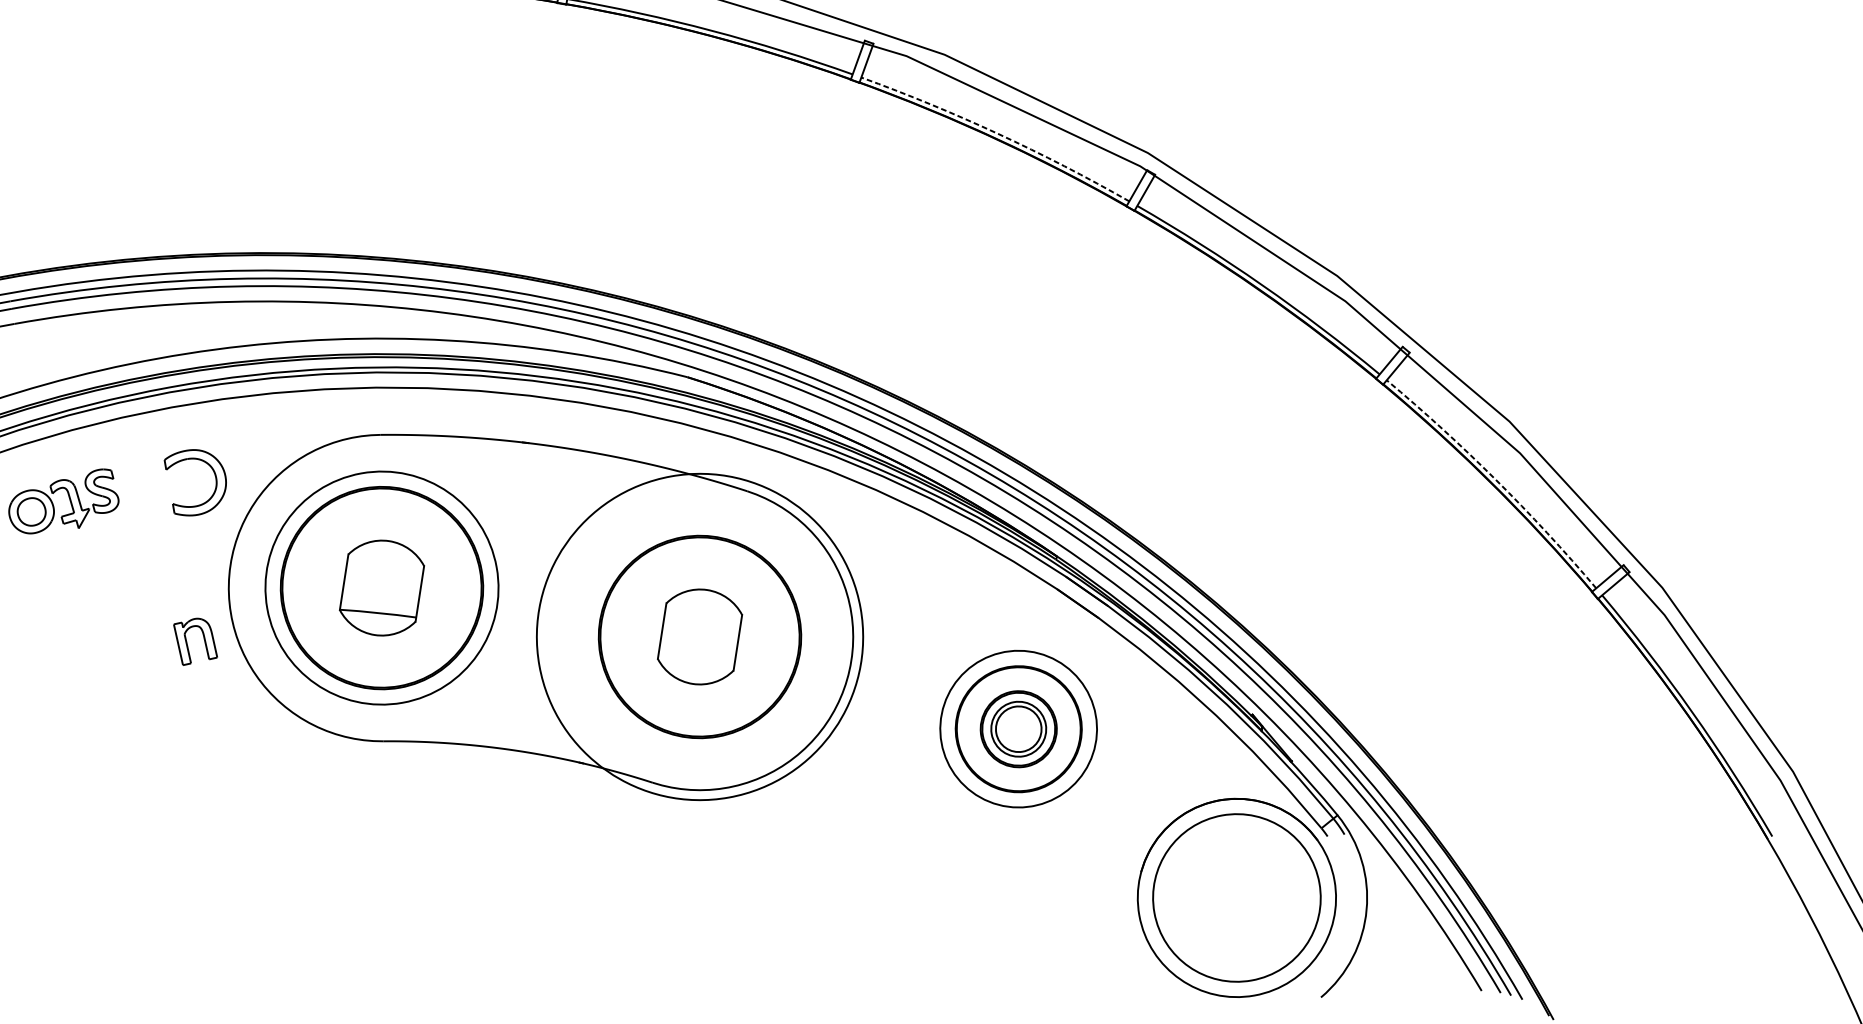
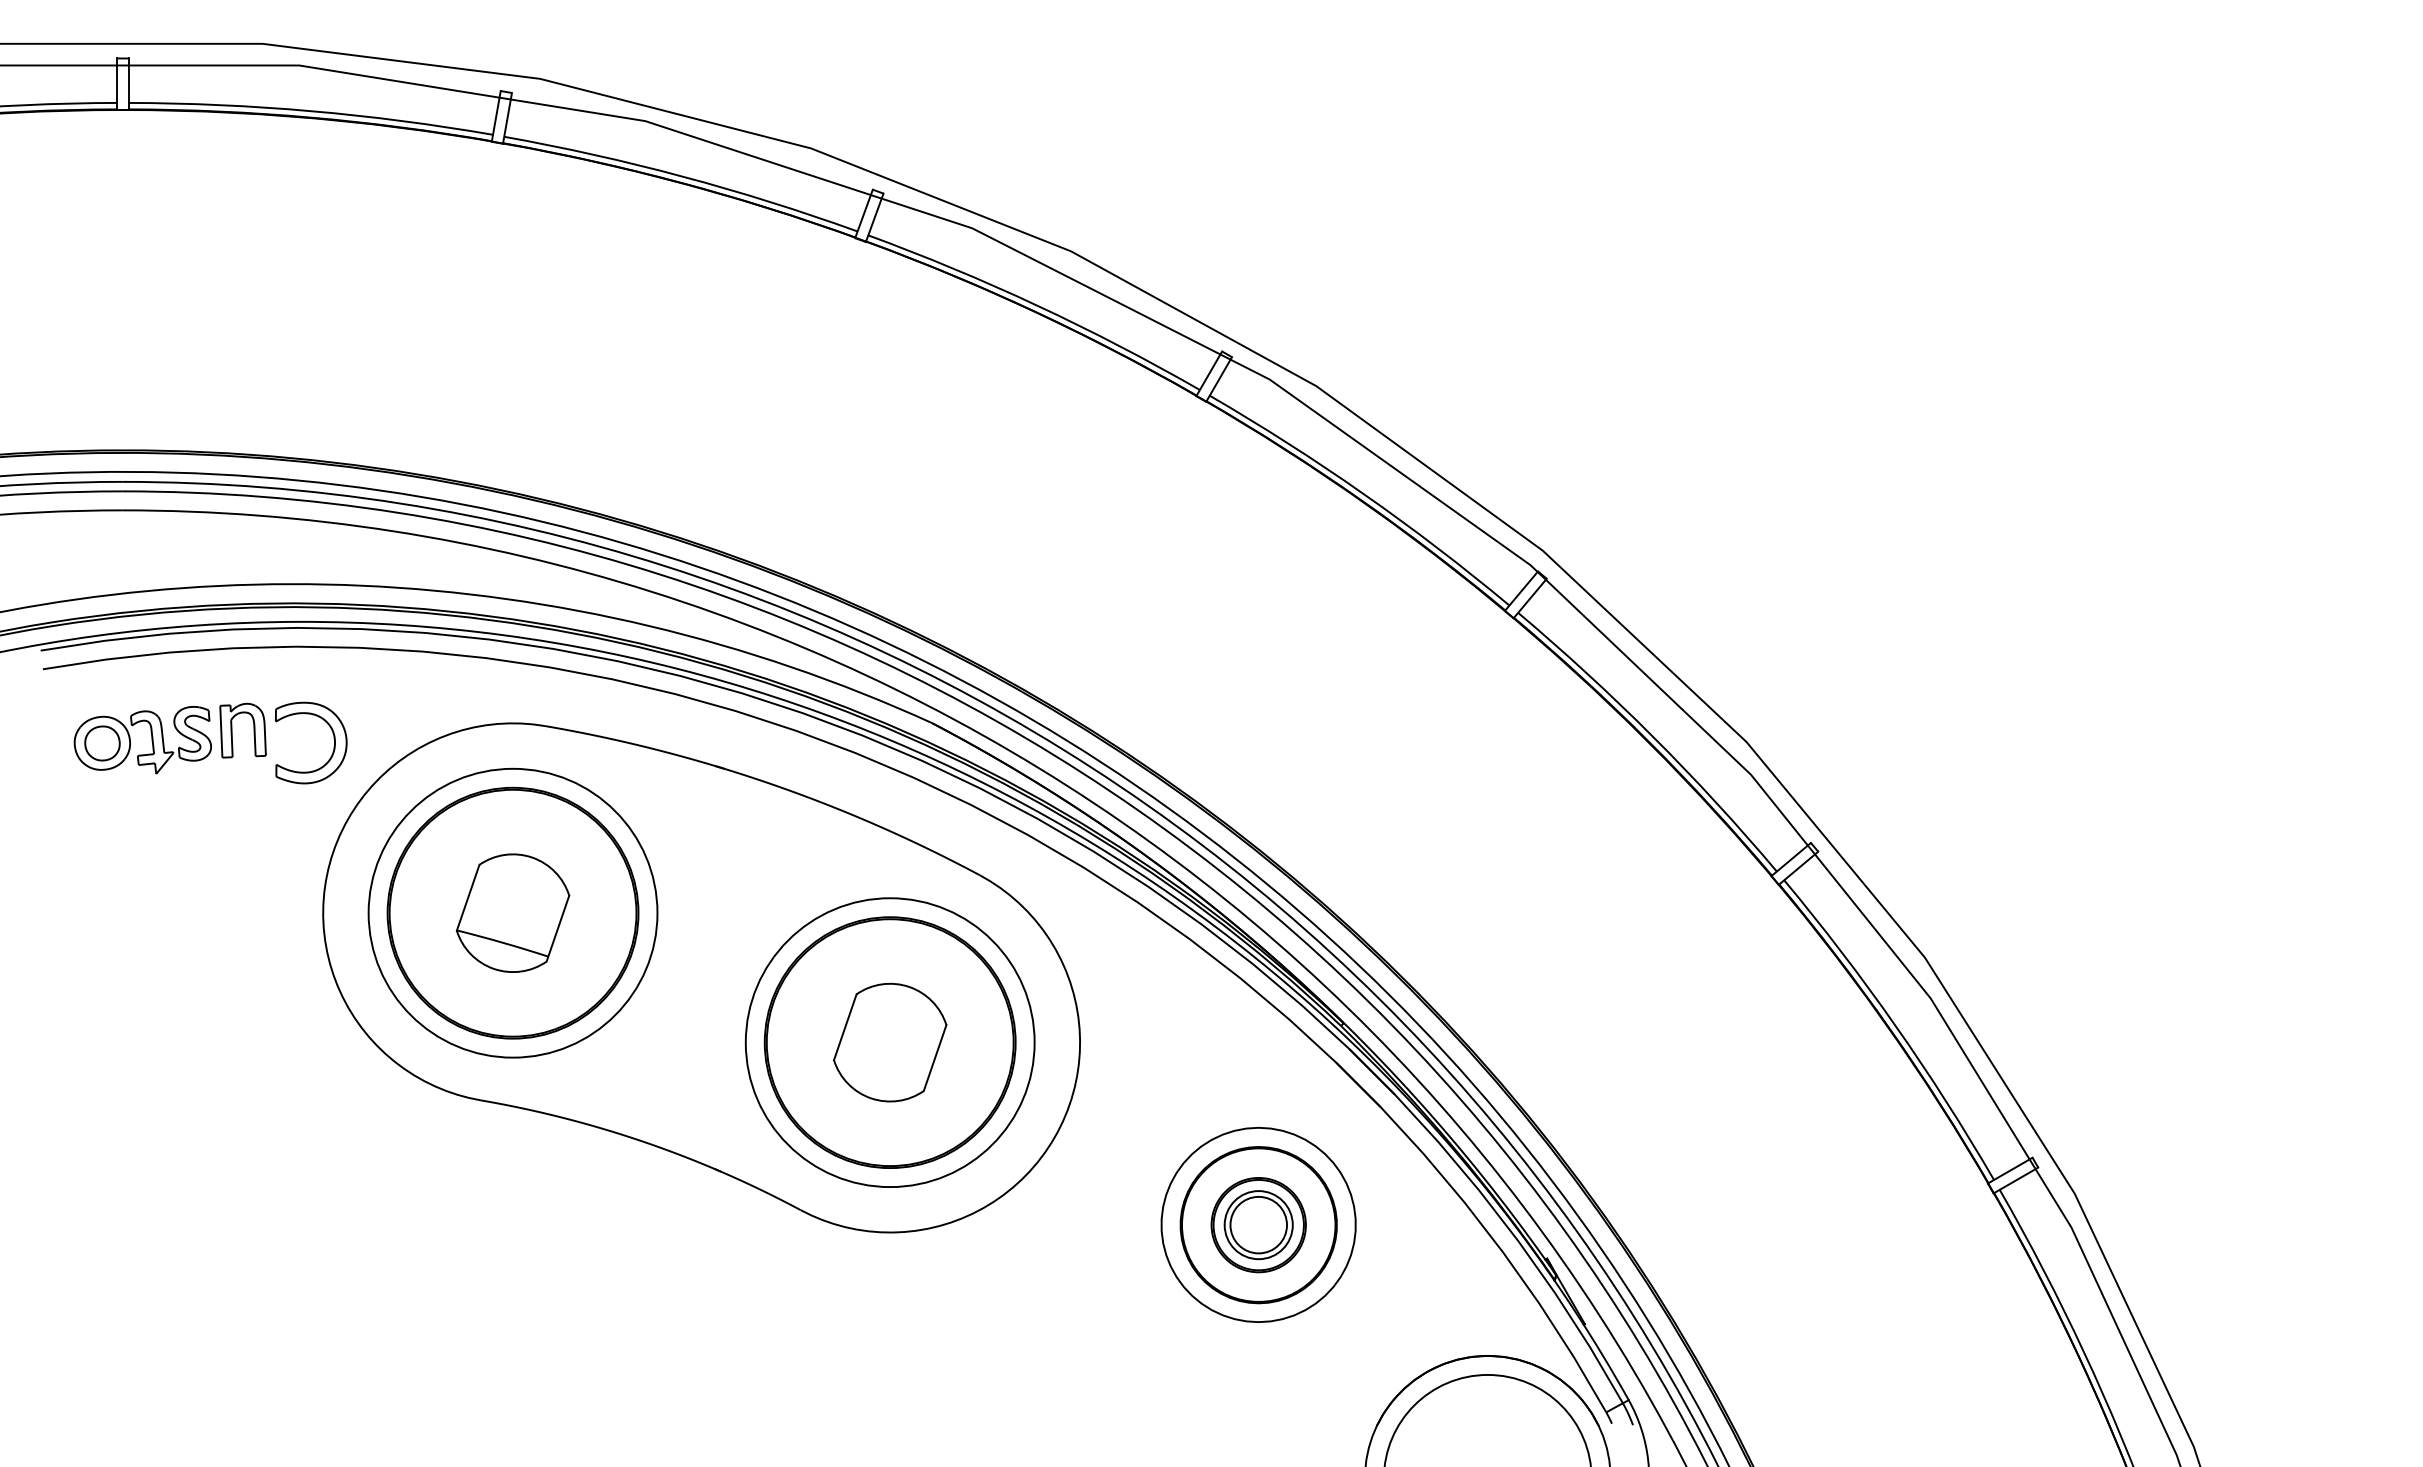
arc: (998, 133) -> (1364, 494), dashed -> solid
arc: (1495, 479) -> (1895, 1025), dashed -> solid
circle: (699, 636) -> (889, 1042), size x0.71
part: (187, 642) -> (232, 730), moved

